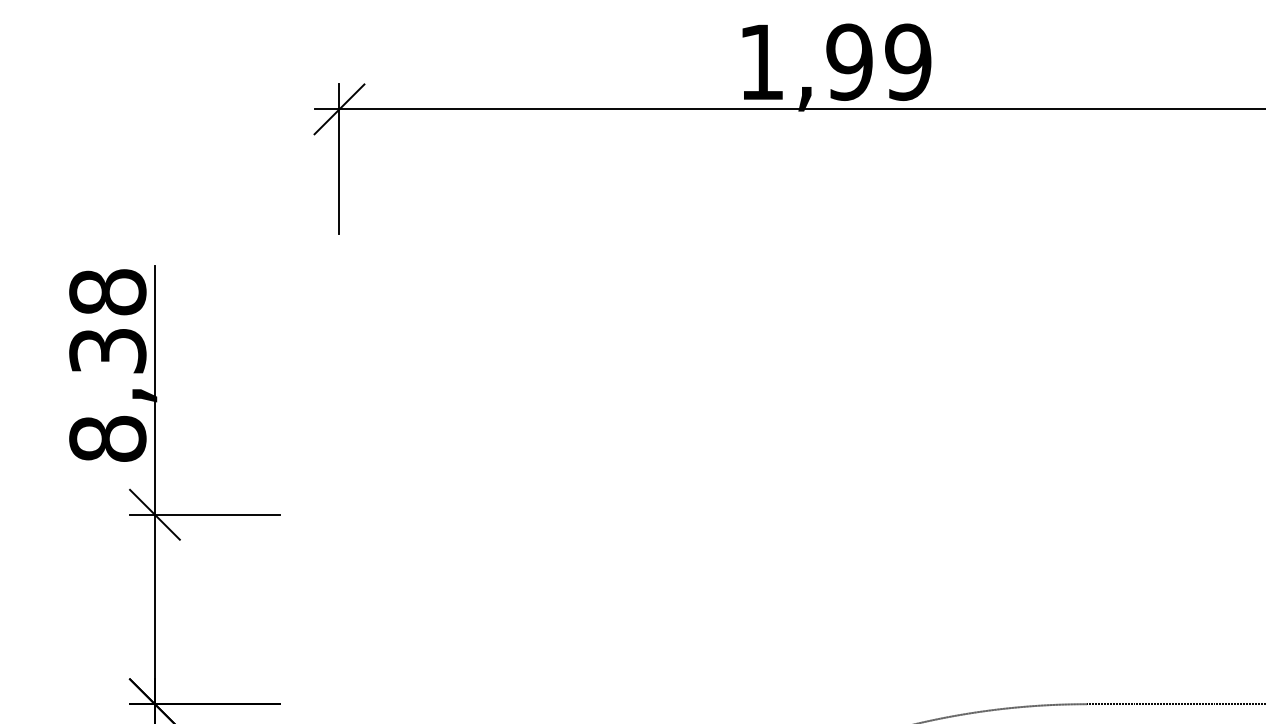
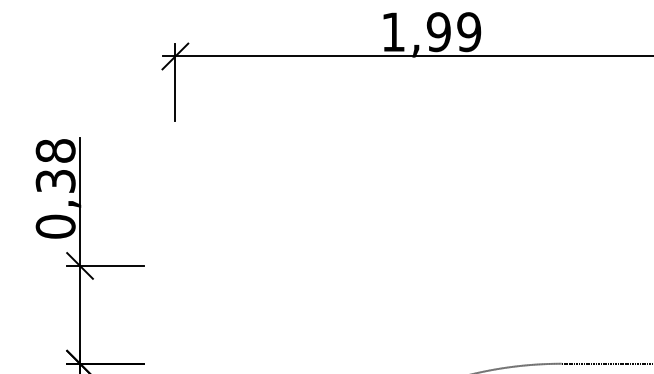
text: (107, 438) -> (55, 226), 8,38 -> 0,38

